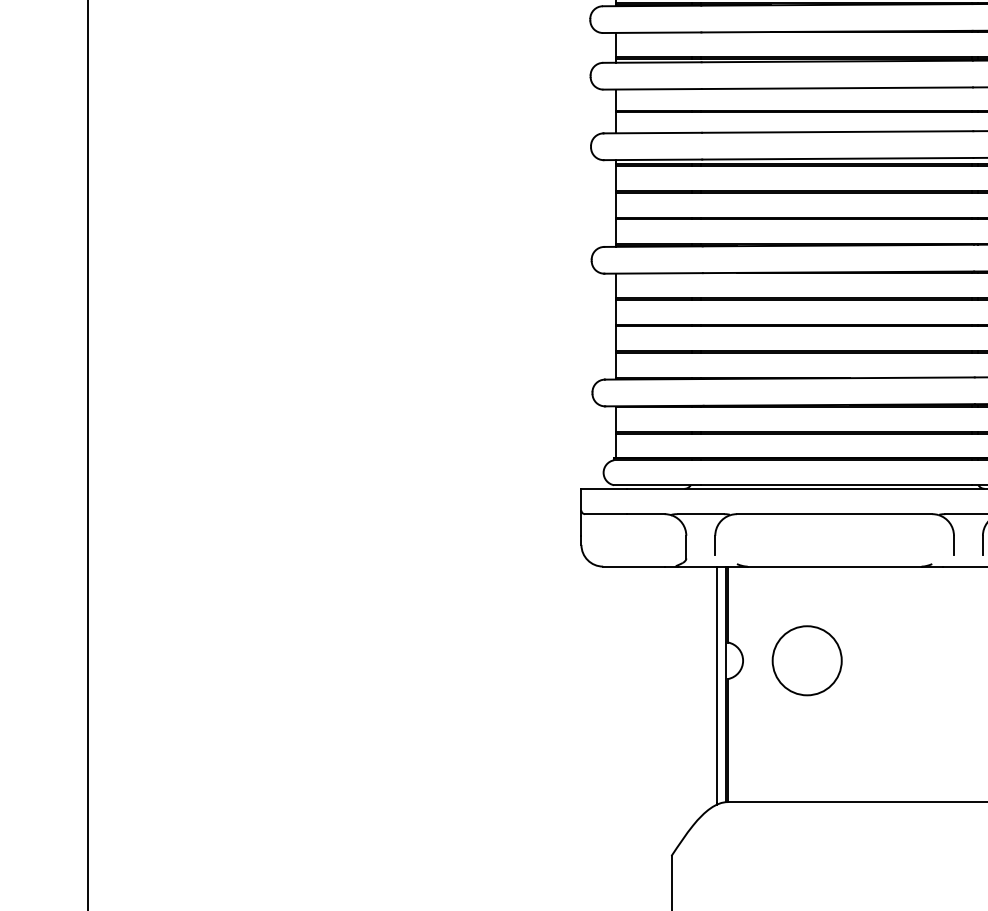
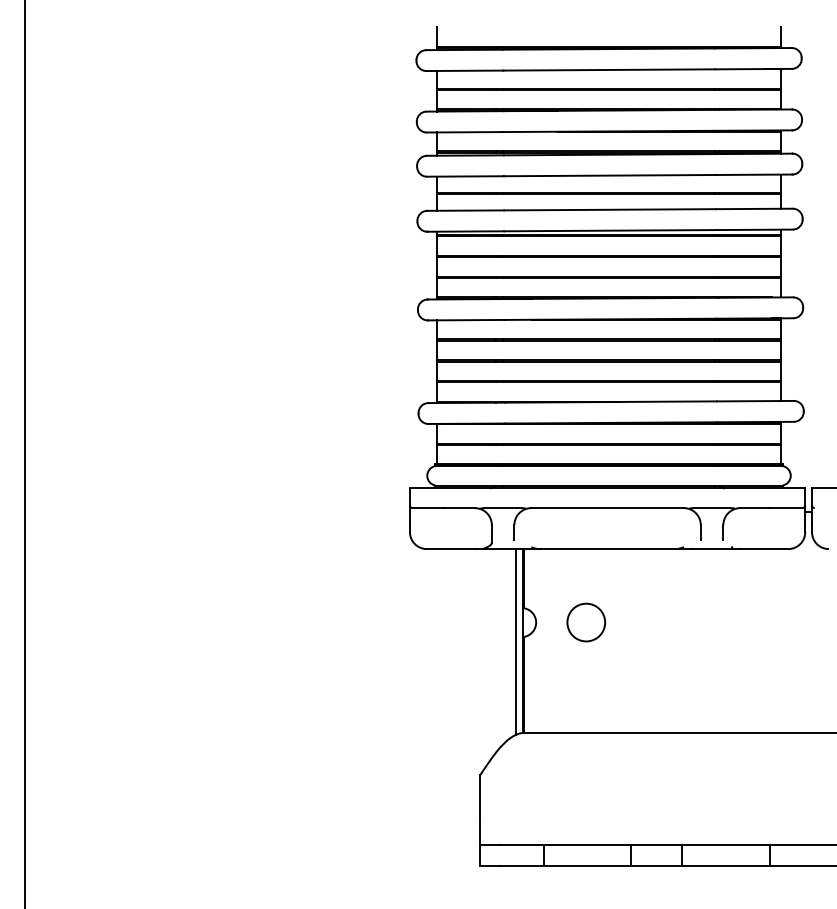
circle: (807, 660) -> (586, 622), size x0.7

